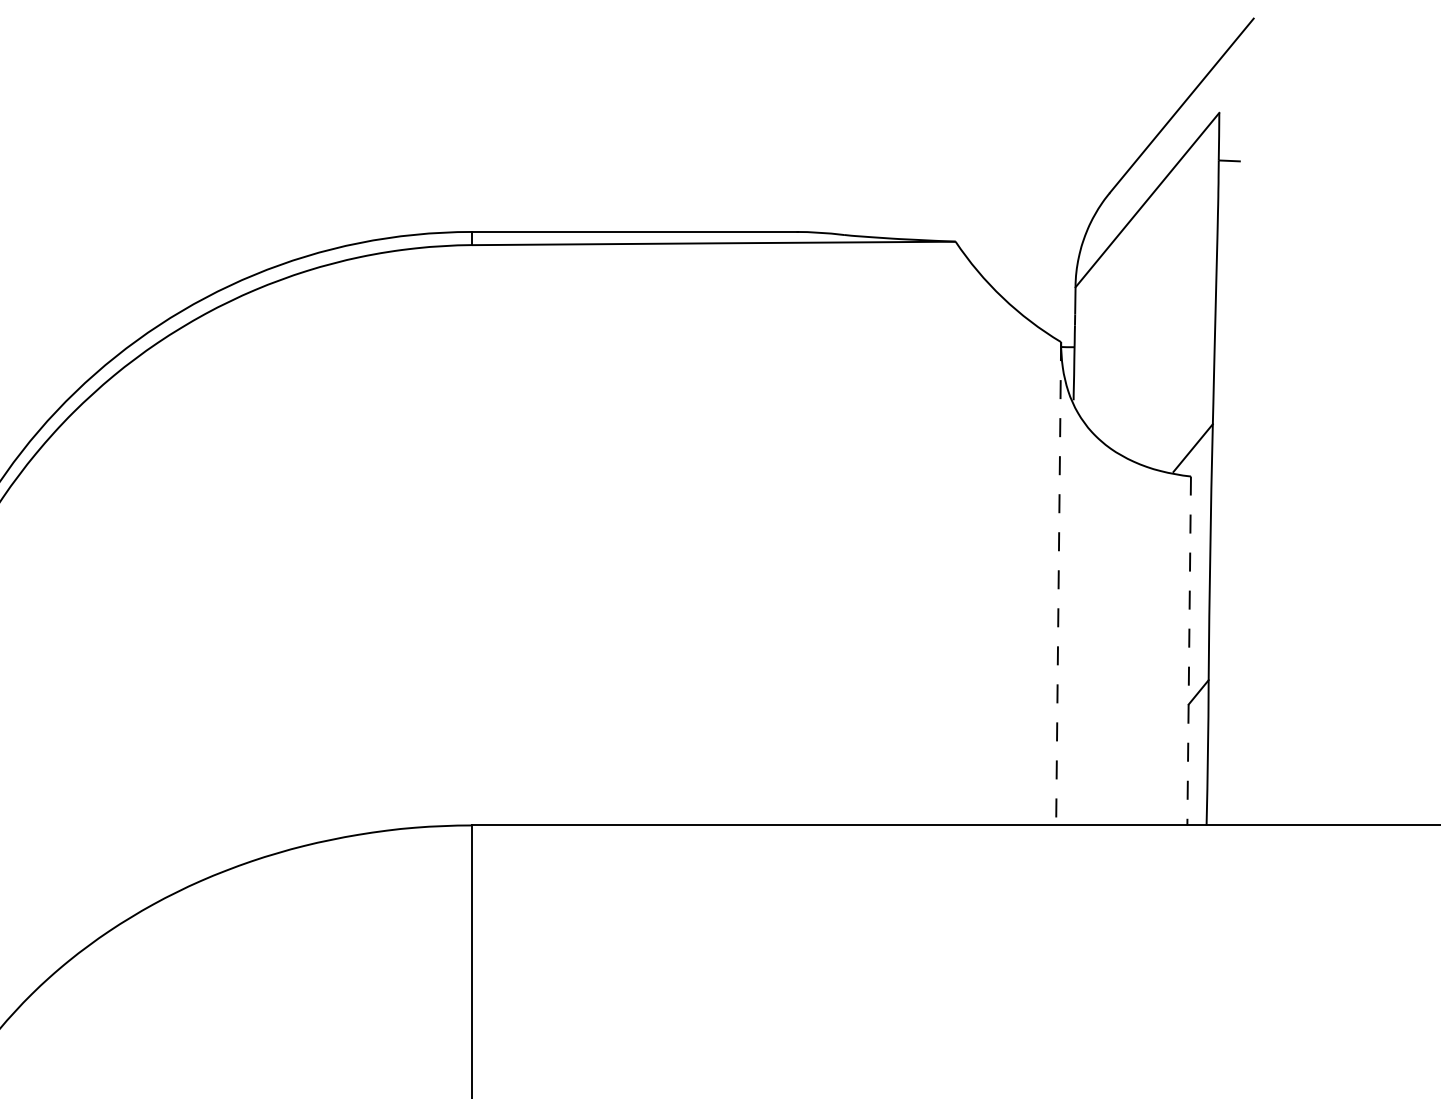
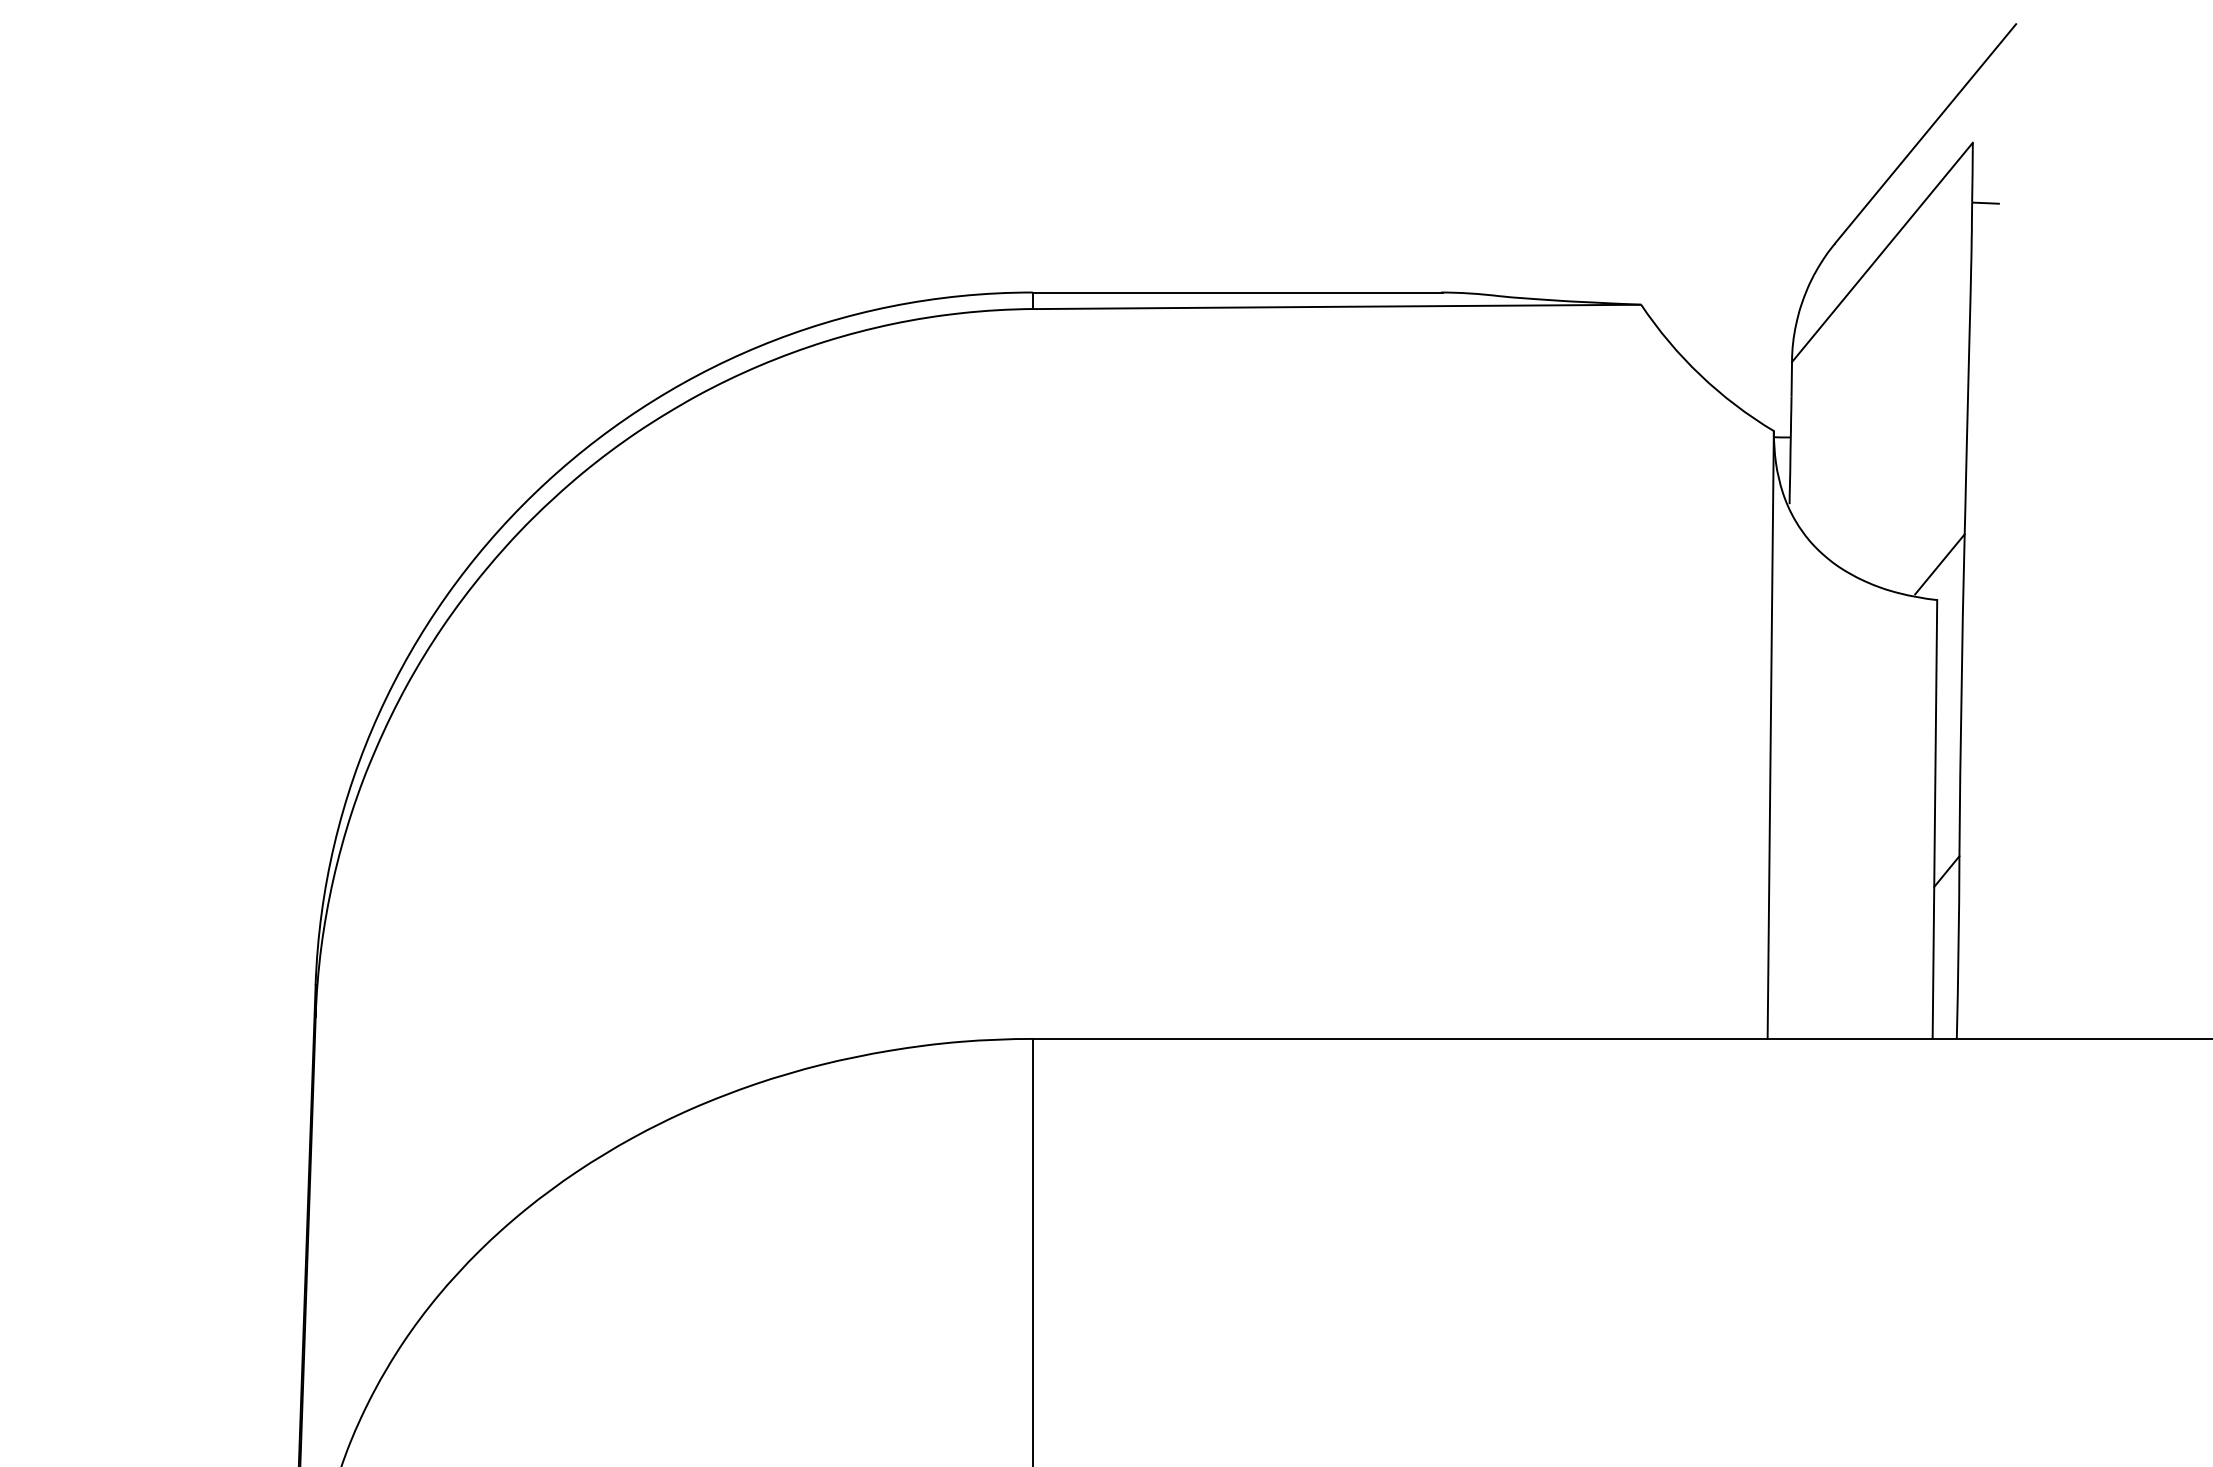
line: (1058, 583) -> (1770, 734), dashed -> solid
line: (1188, 651) -> (1934, 820), dashed -> solid

